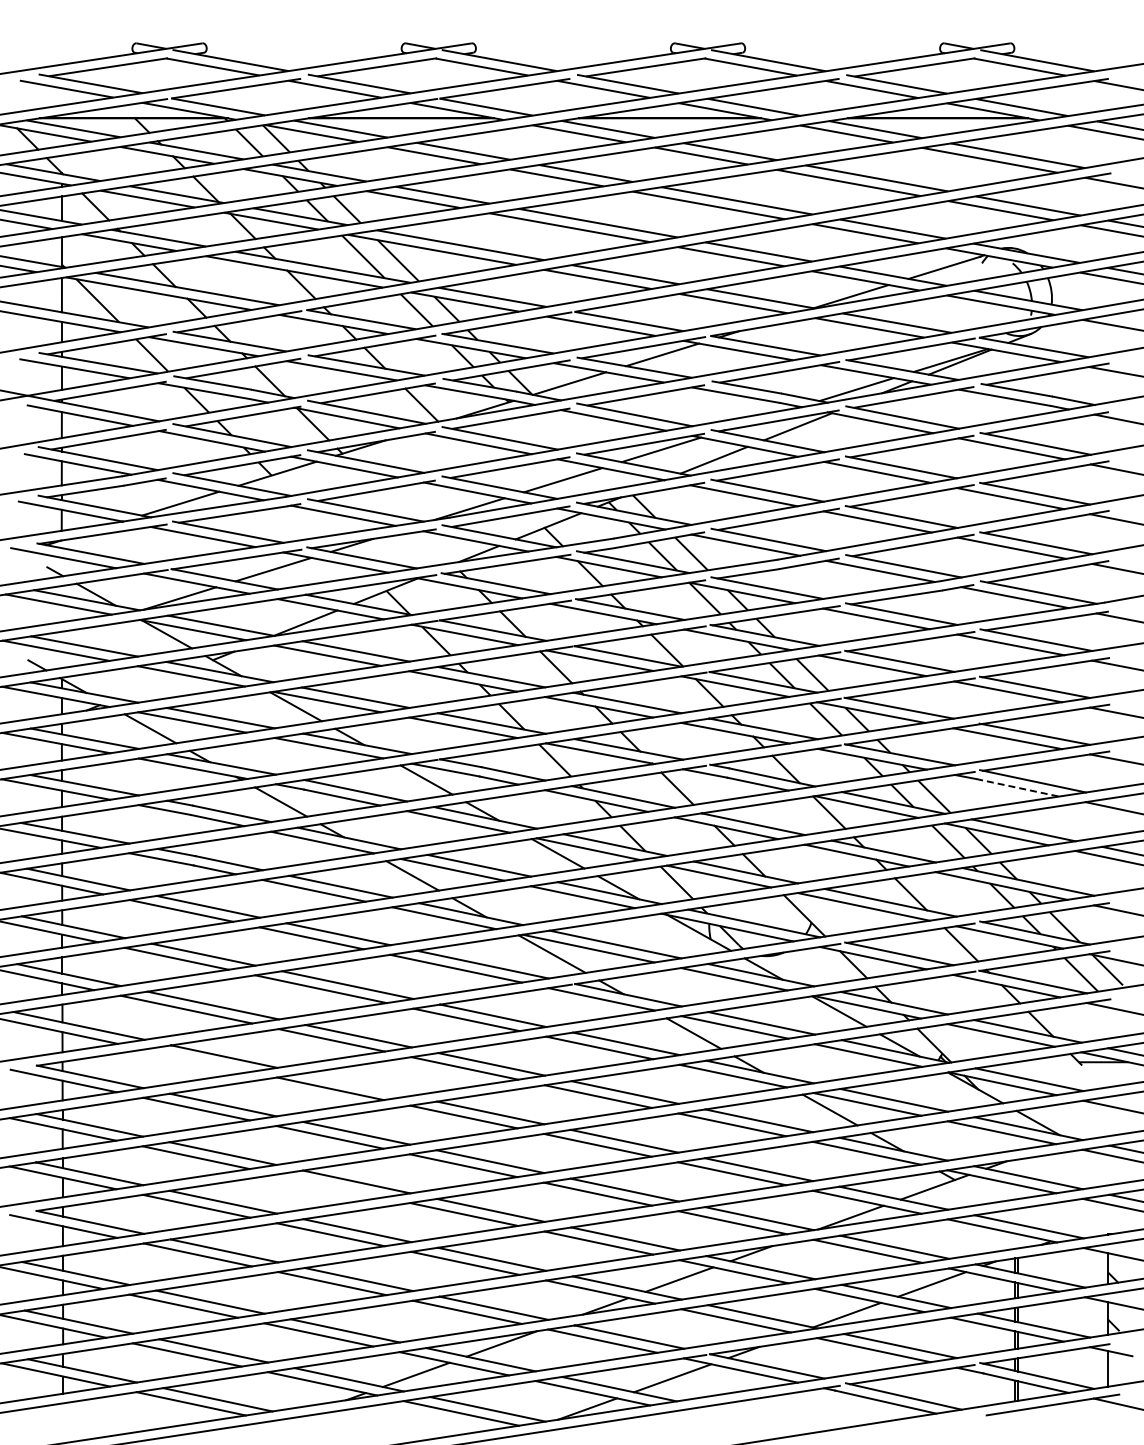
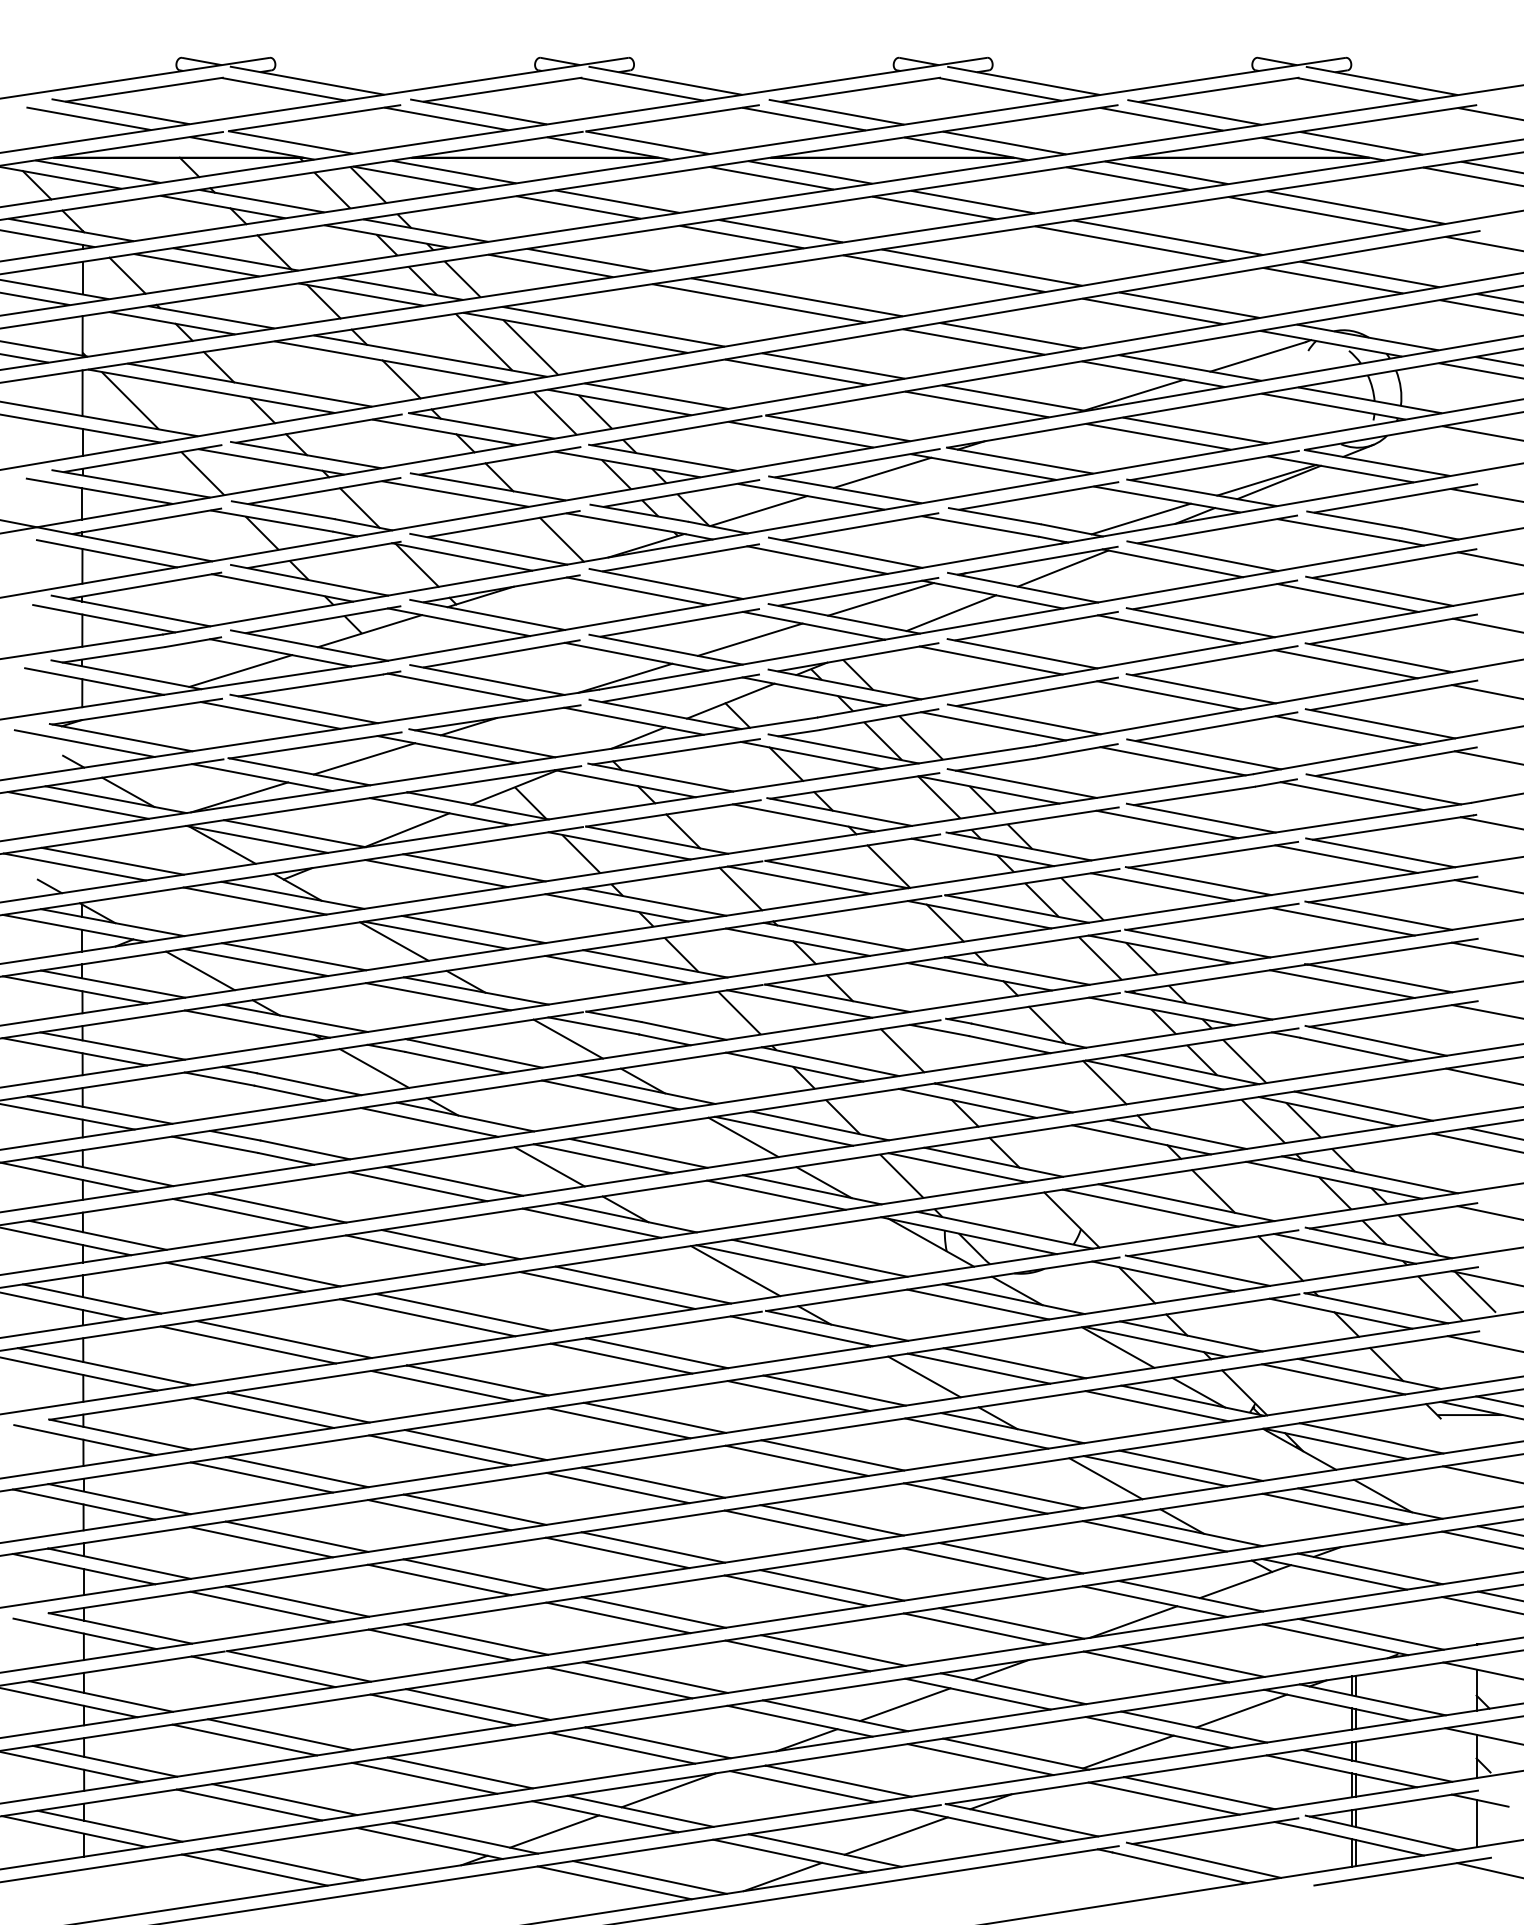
line: (1018, 787) -> (1356, 1049), dashed -> solid
line: (197, 1060) -> (263, 1412), added
line: (356, 1084) -> (474, 1444), added
line: (329, 1185) -> (438, 1579), added

